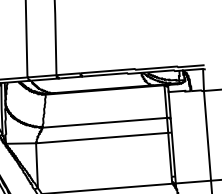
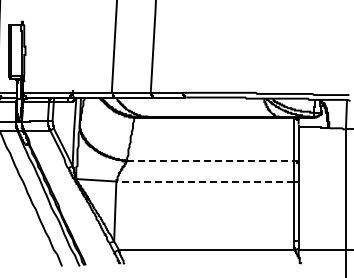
line: (105, 122) -> (210, 161), solid -> dashed
line: (102, 138) -> (205, 181), solid -> dashed

